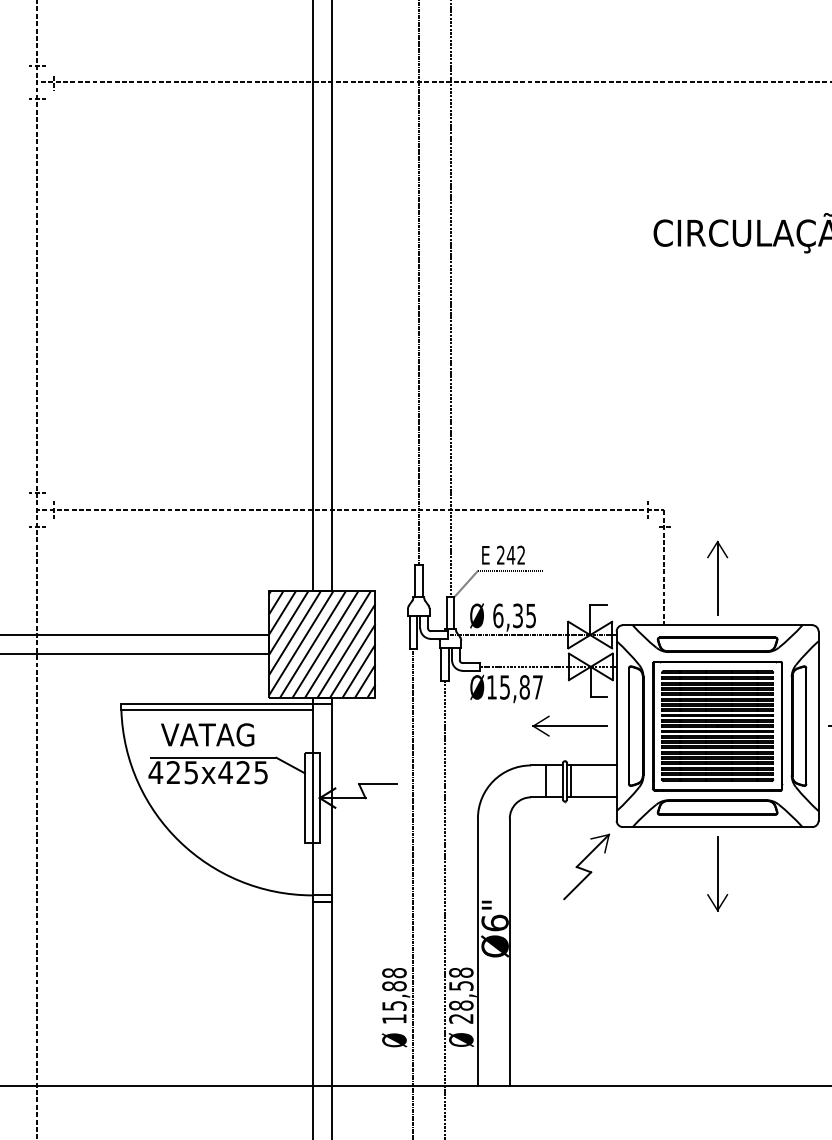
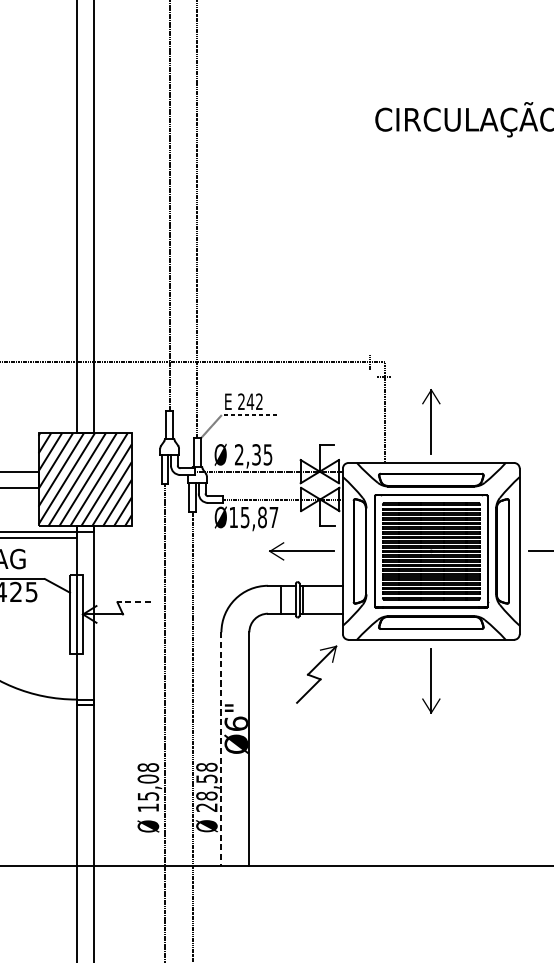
text: (498, 615) -> (239, 454), 6,35 -> 2,35
line: (378, 784) -> (134, 602), solid -> dashed
line: (477, 952) -> (221, 749), solid -> dashed
text: (394, 986) -> (148, 779), 15,88 -> 15,08

